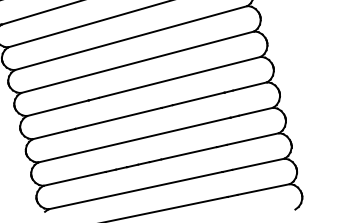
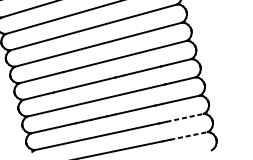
line: (258, 164) -> (185, 118), solid -> dashed
line: (263, 189) -> (188, 135), solid -> dashed

